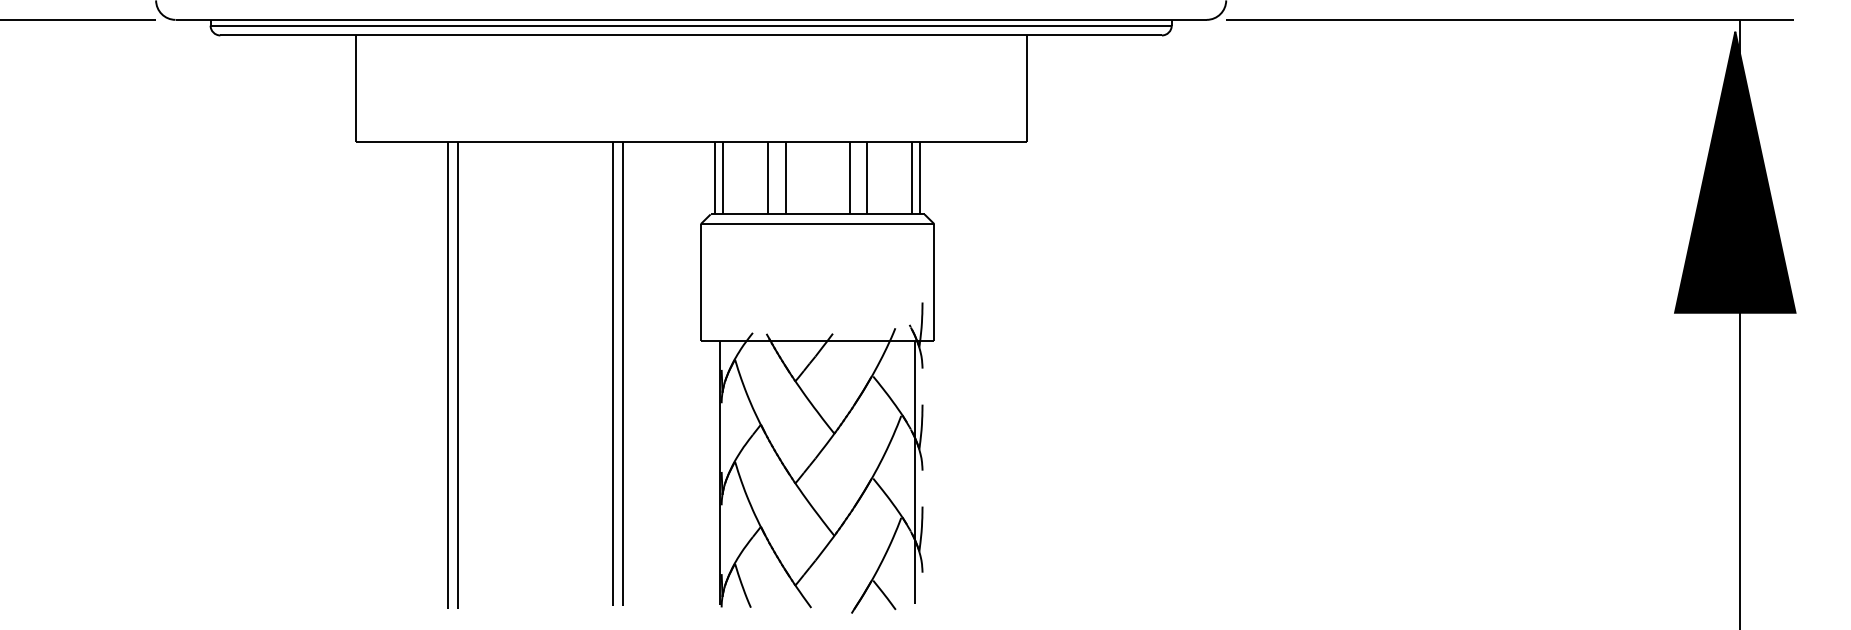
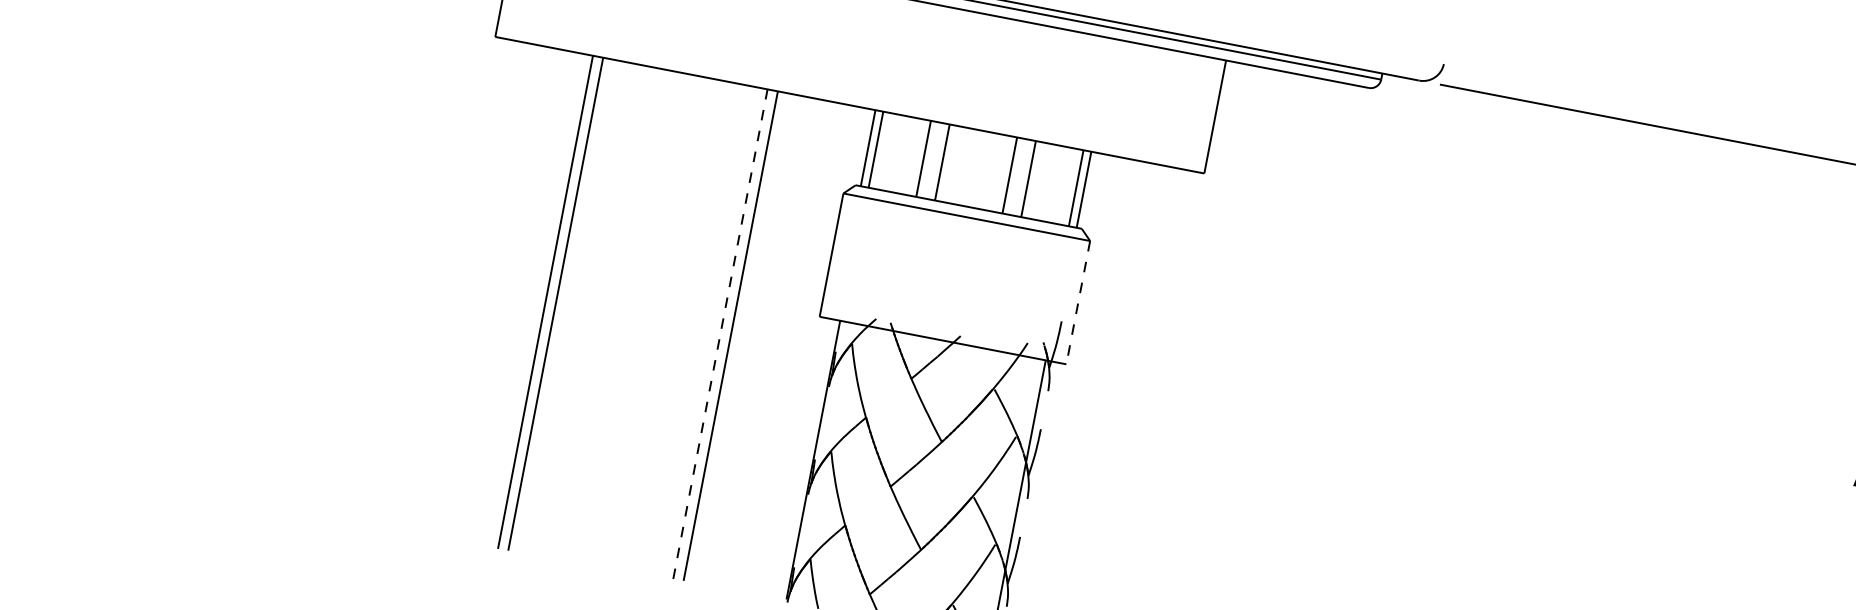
line: (934, 283) -> (1078, 303), solid -> dashed
line: (613, 374) -> (720, 334), solid -> dashed

